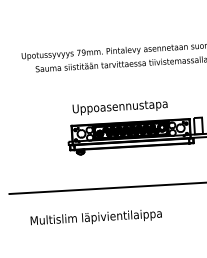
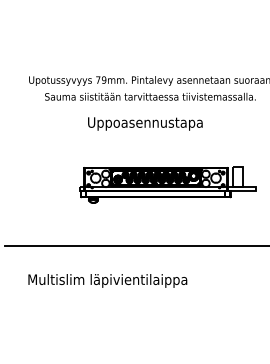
text: (120, 107) -> (145, 123), moved

